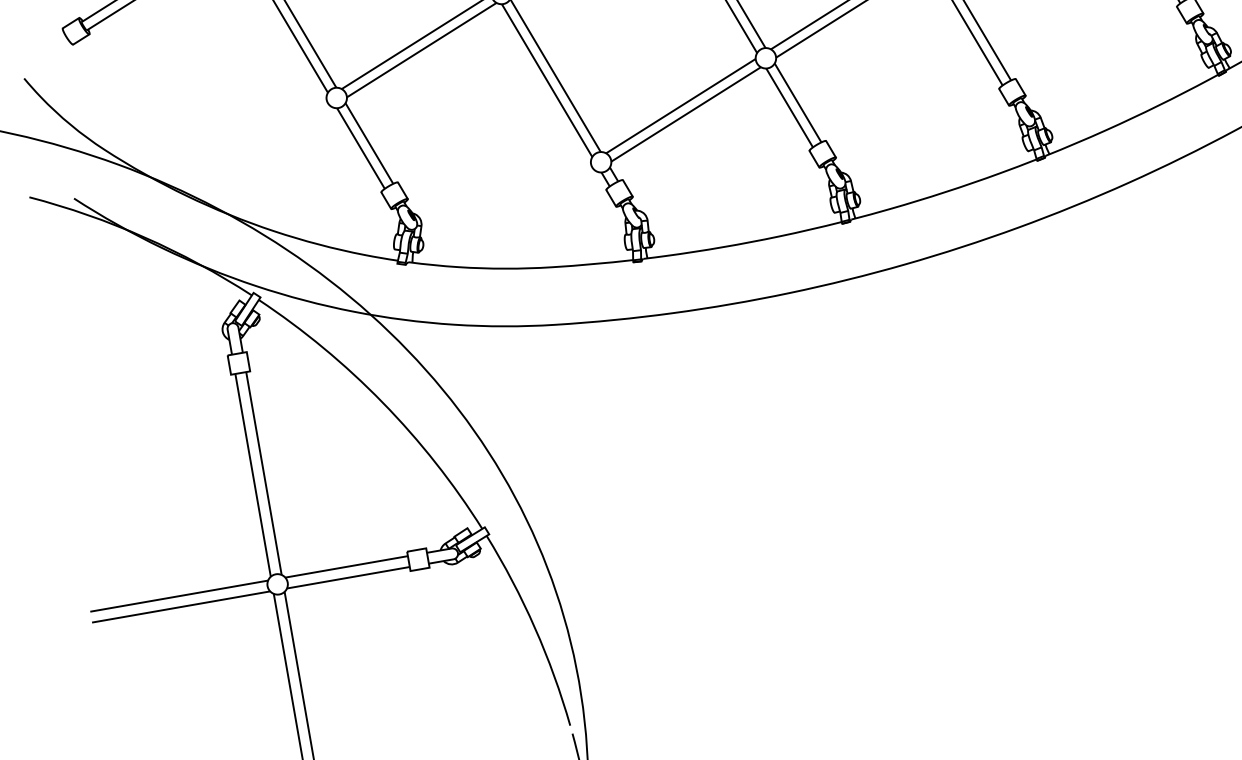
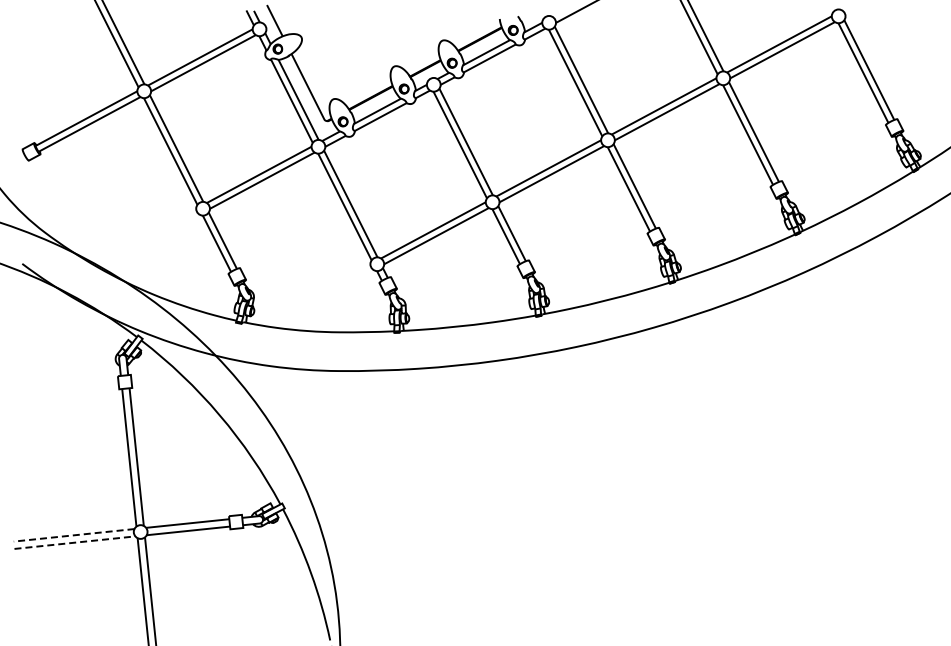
line: (179, 596) -> (74, 535), solid -> dashed
line: (180, 606) -> (74, 542), solid -> dashed

